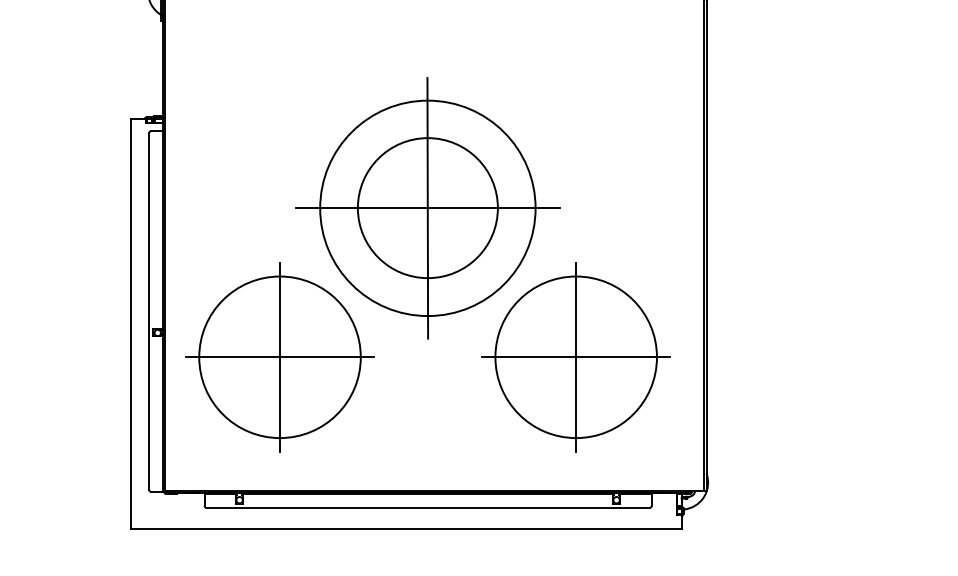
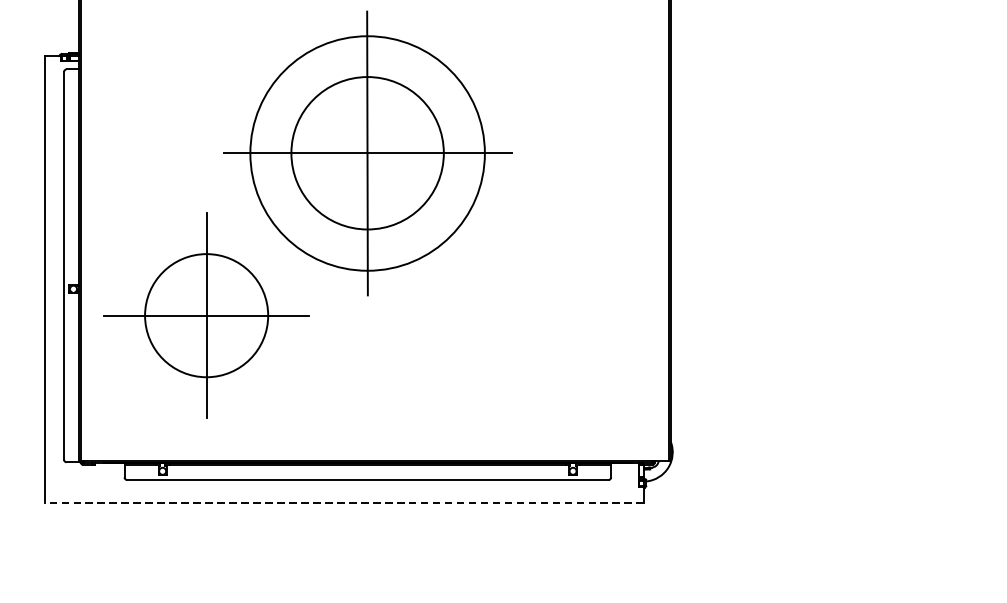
circle: (279, 357) -> (206, 315), size x0.7
part: (575, 357) -> (528, 315), removed
line: (406, 529) -> (344, 503), solid -> dashed

